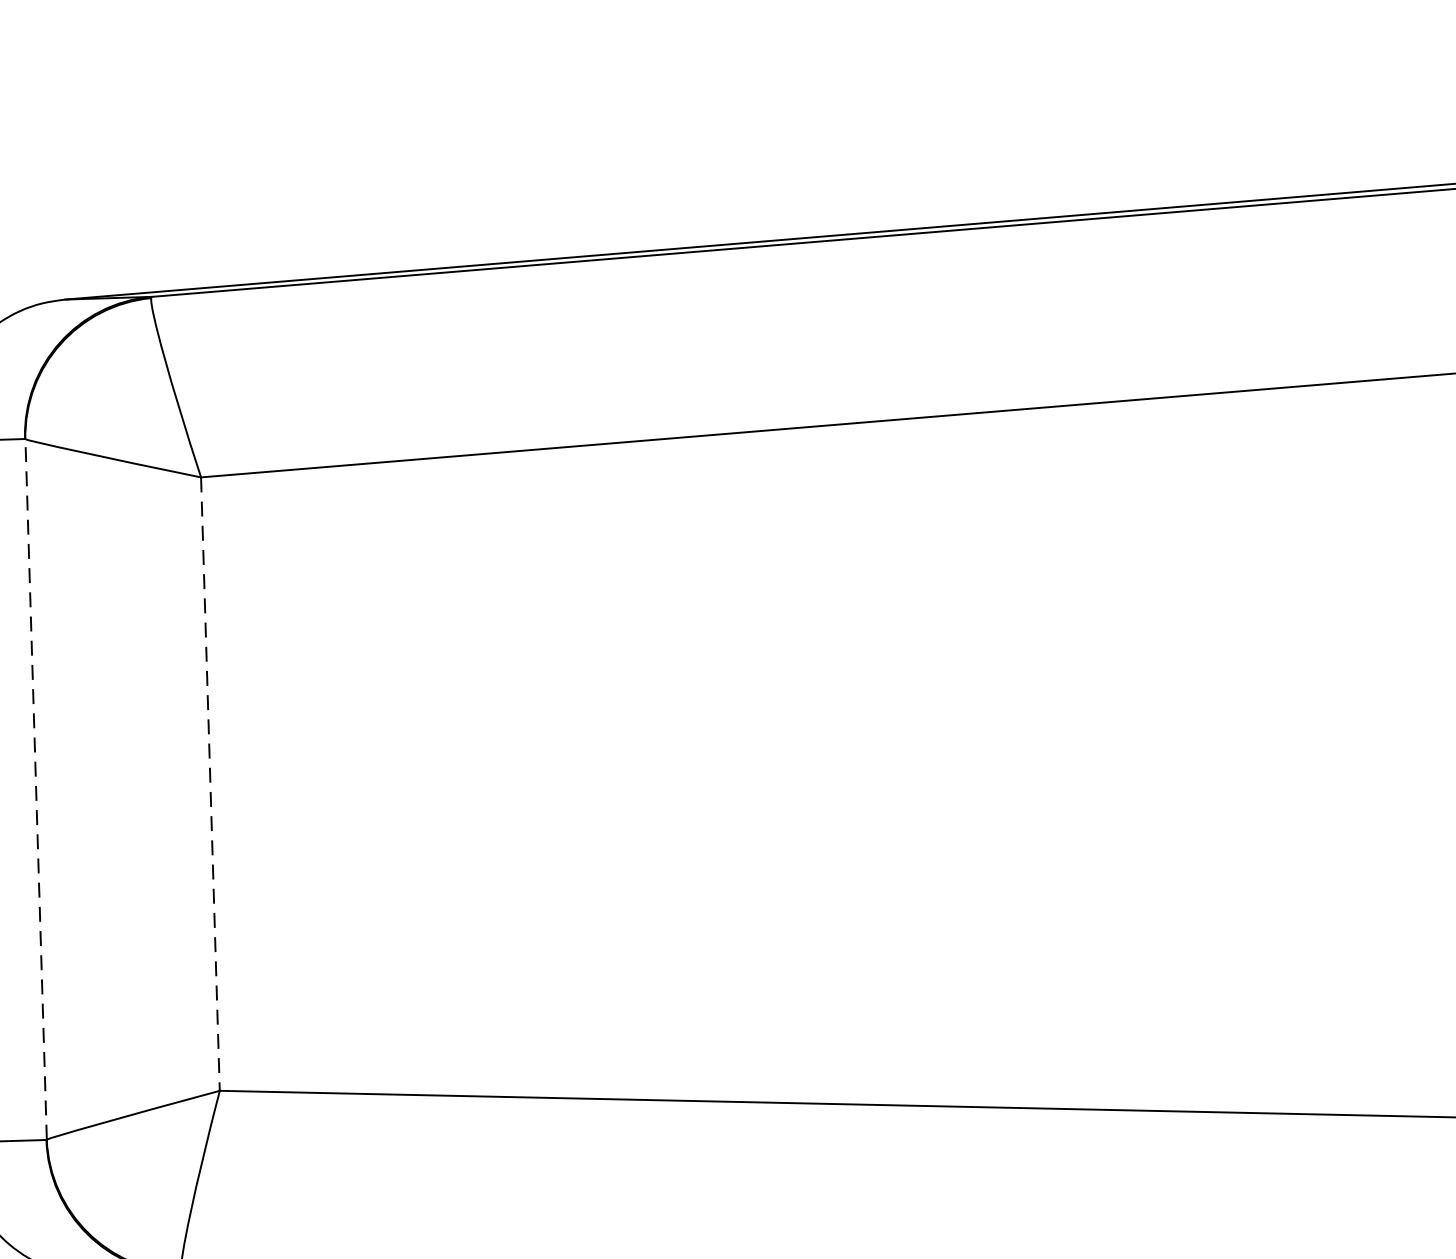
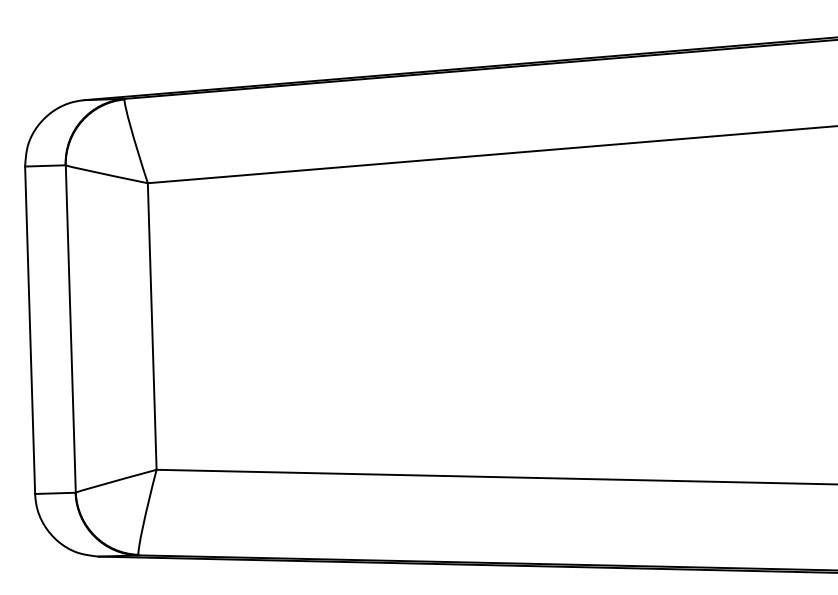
line: (211, 786) -> (152, 327), dashed -> solid
line: (35, 790) -> (70, 329), dashed -> solid

